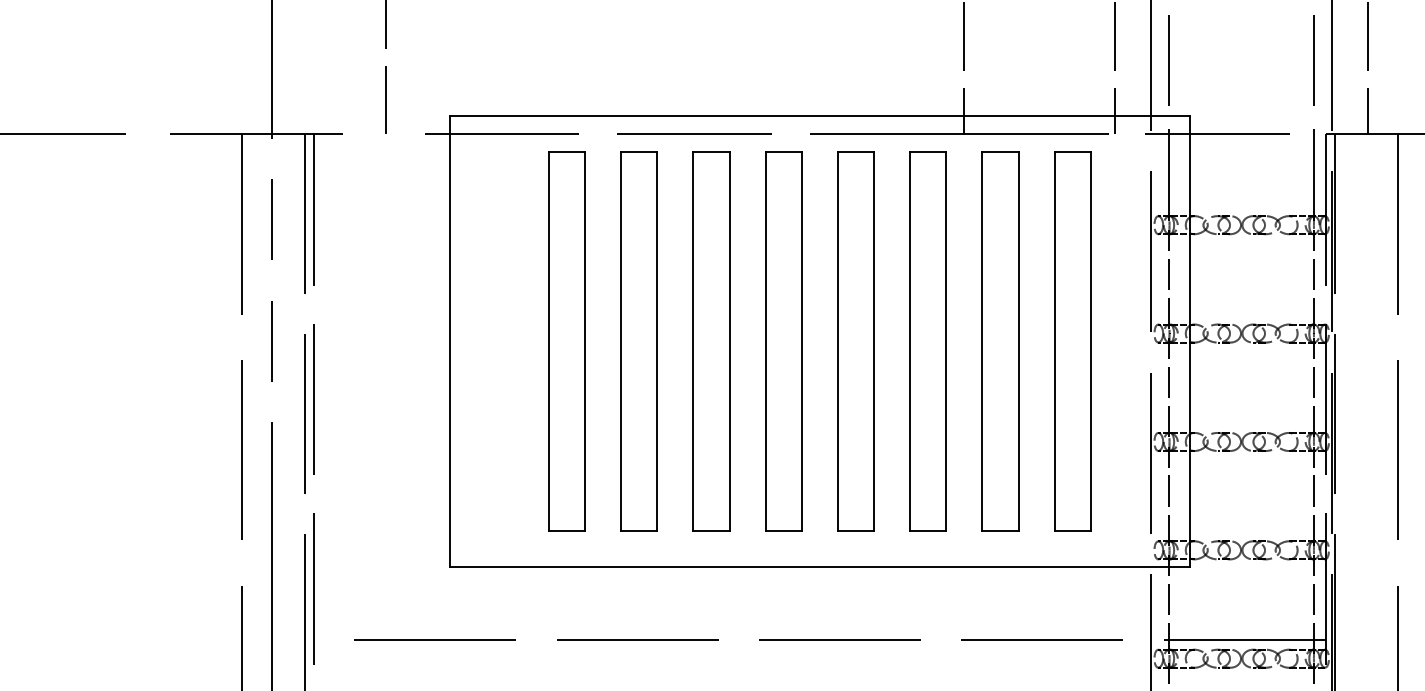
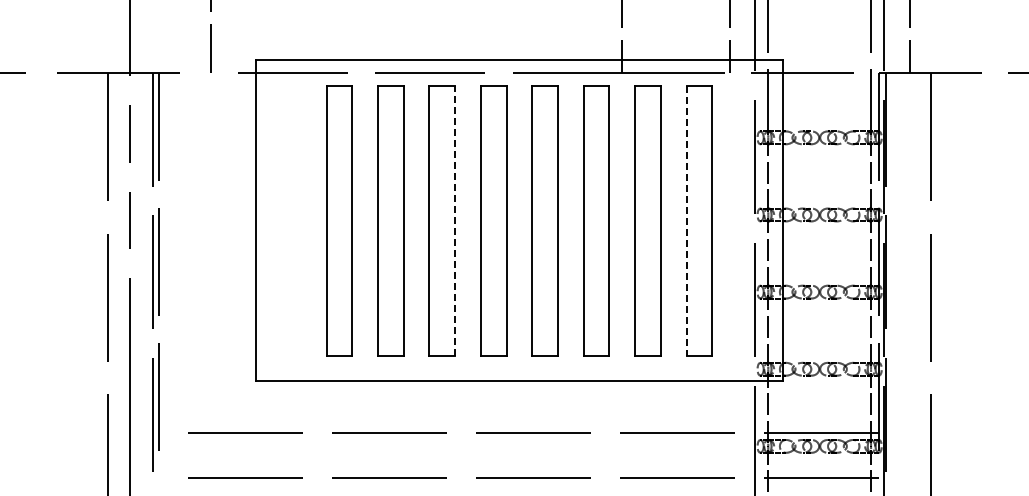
line: (730, 341) -> (455, 220), solid -> dashed
line: (1054, 341) -> (686, 220), solid -> dashed

